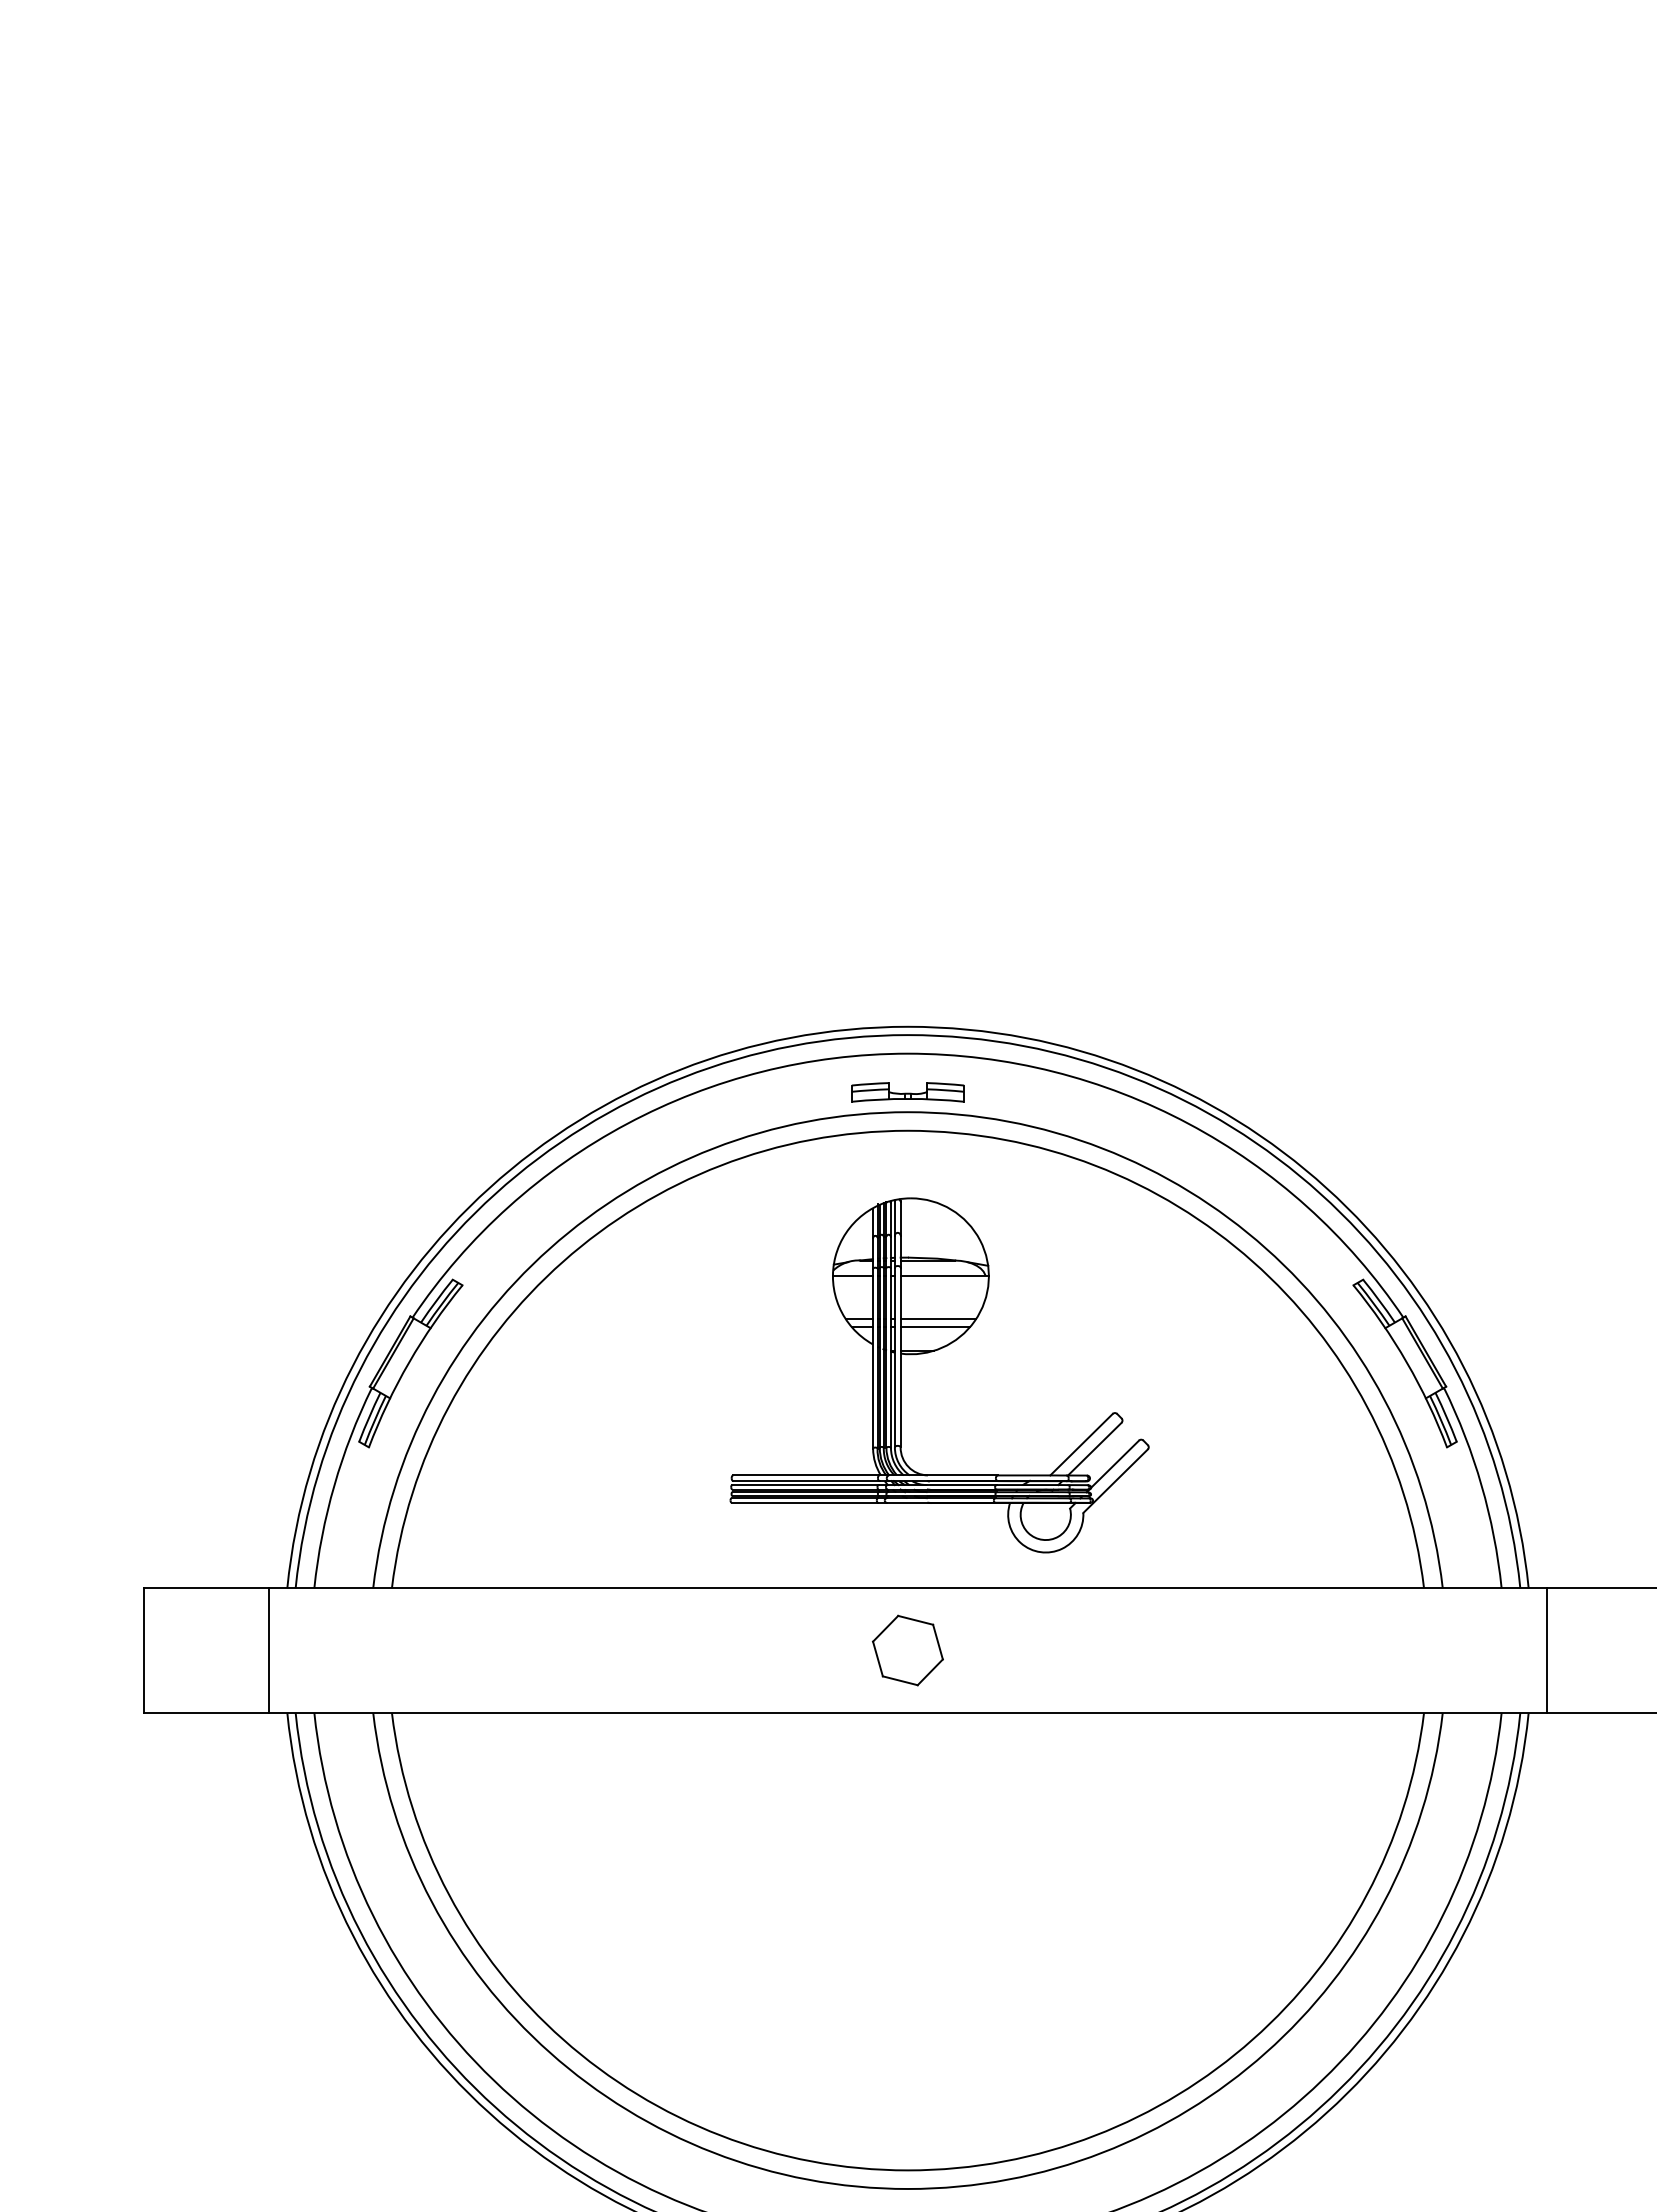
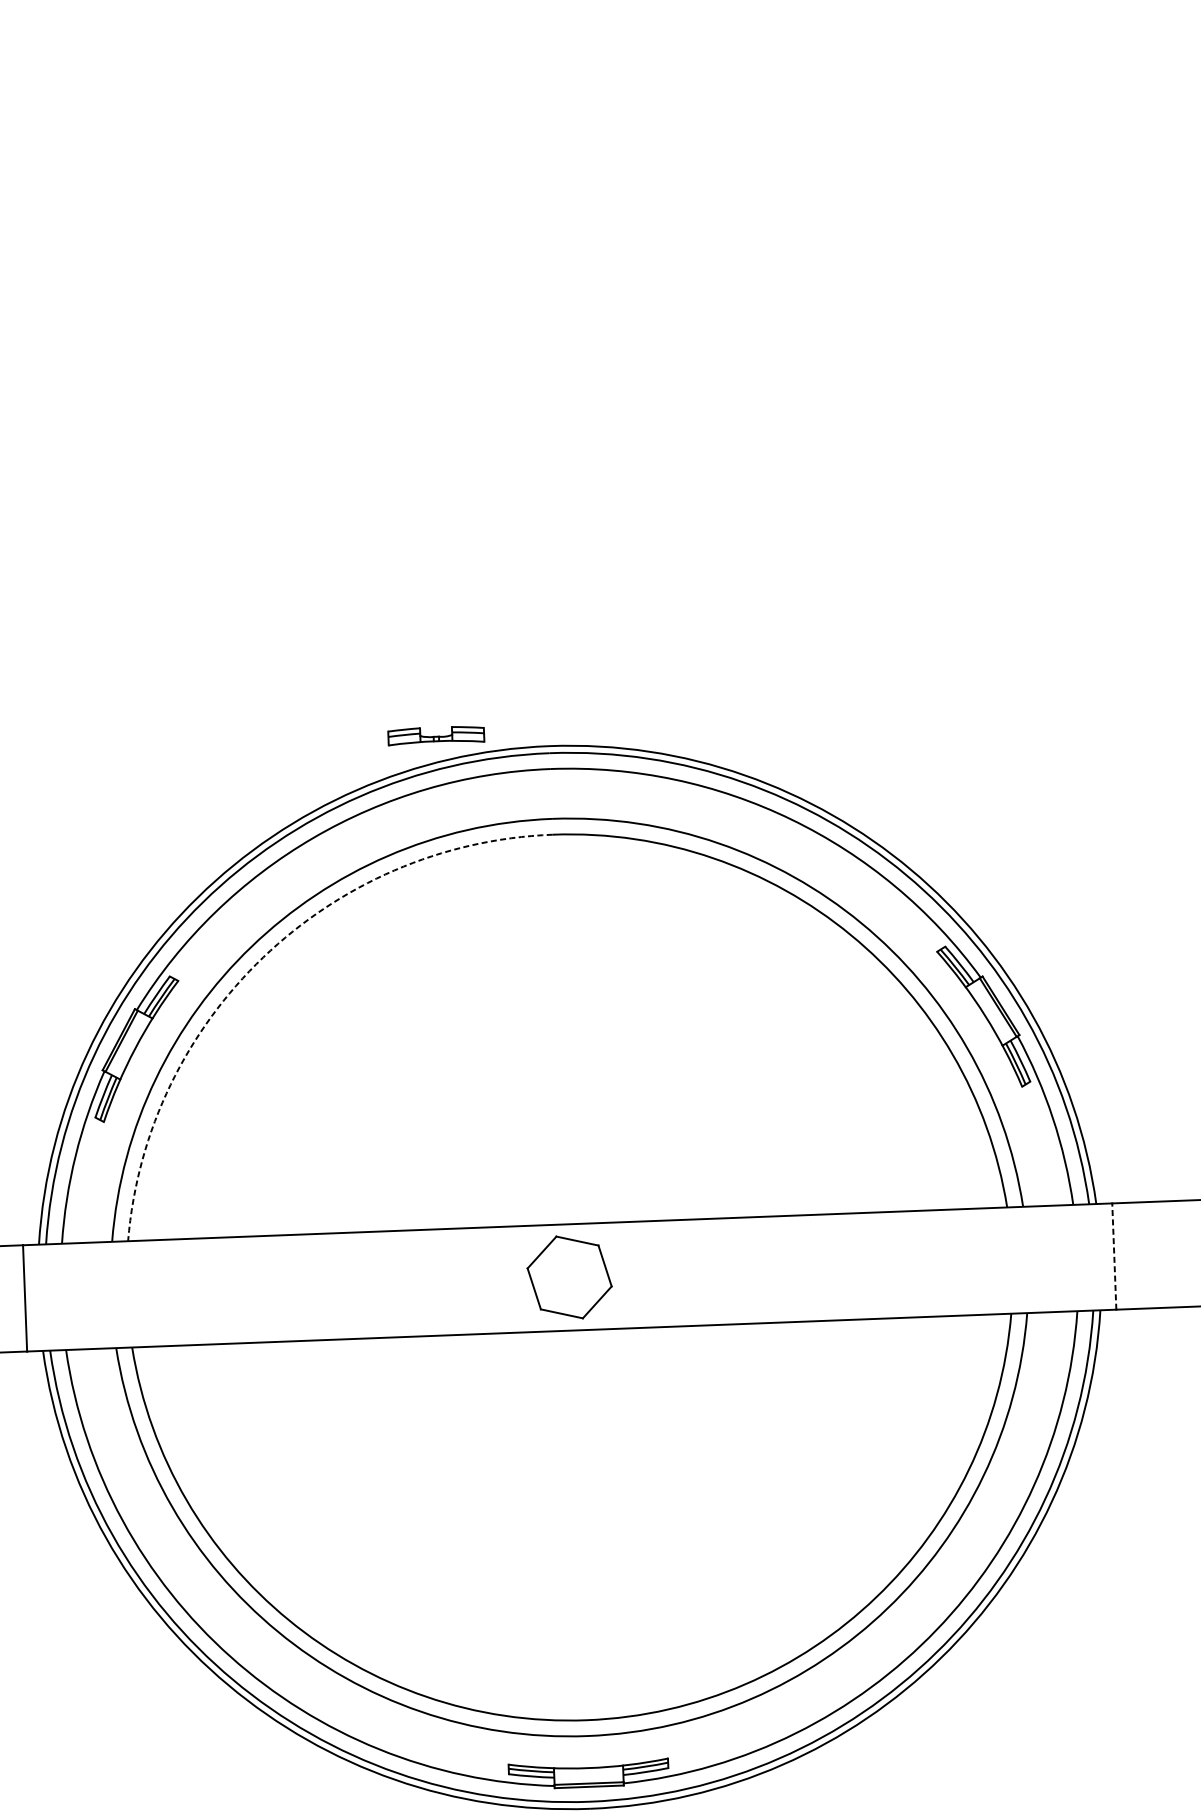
part: (907, 1092) -> (435, 735), moved
arc: (563, 1261) -> (263, 957), solid -> dashed
part: (932, 1352) -> (580, 1022), removed
part: (907, 1650) -> (569, 1277), size x1.4
line: (1547, 1650) -> (1114, 1256), solid -> dashed

